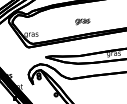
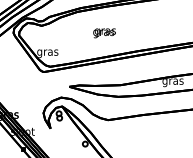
text: (82, 21) -> (104, 32), moved

